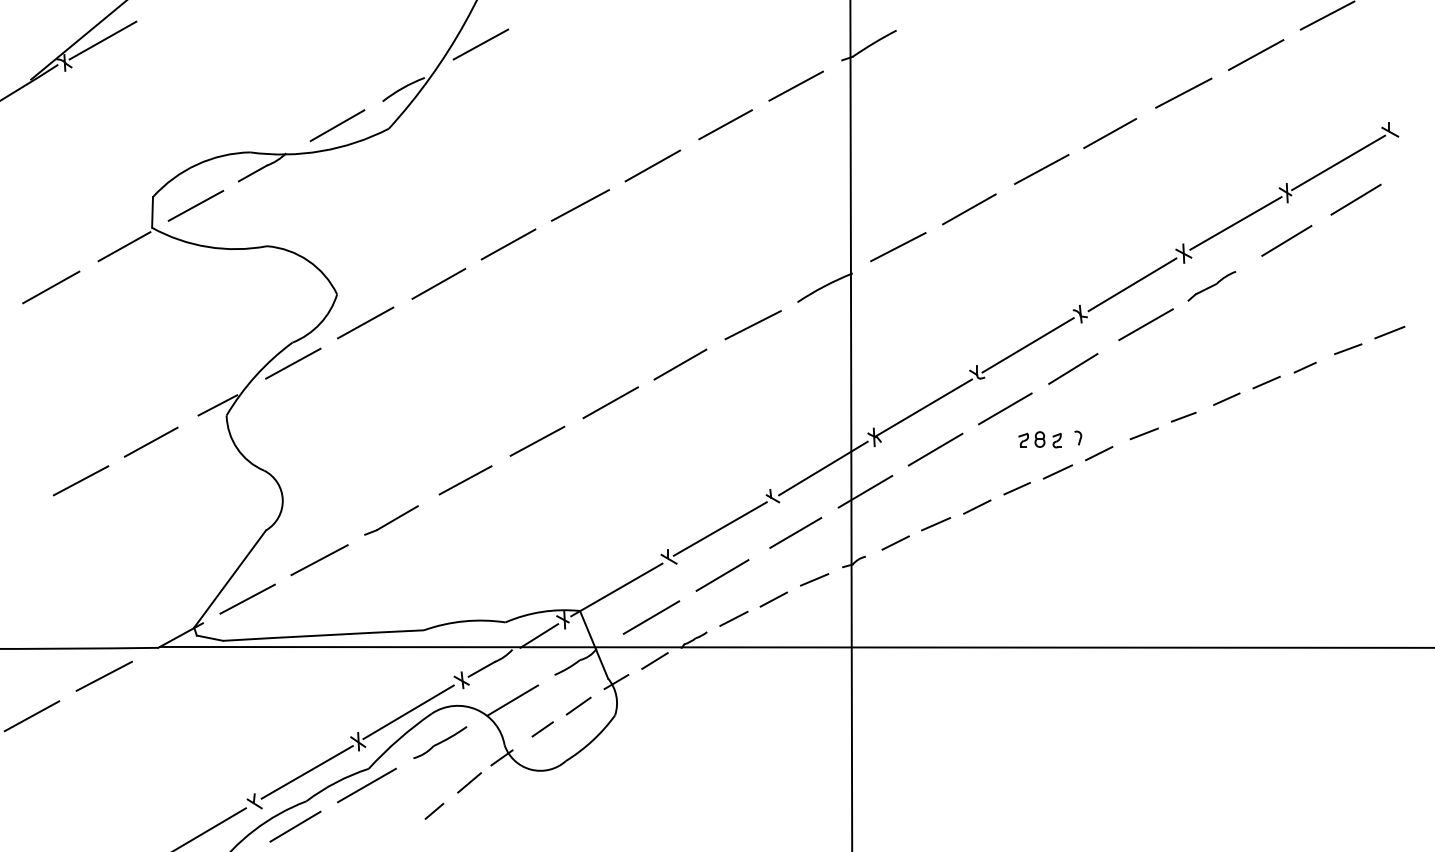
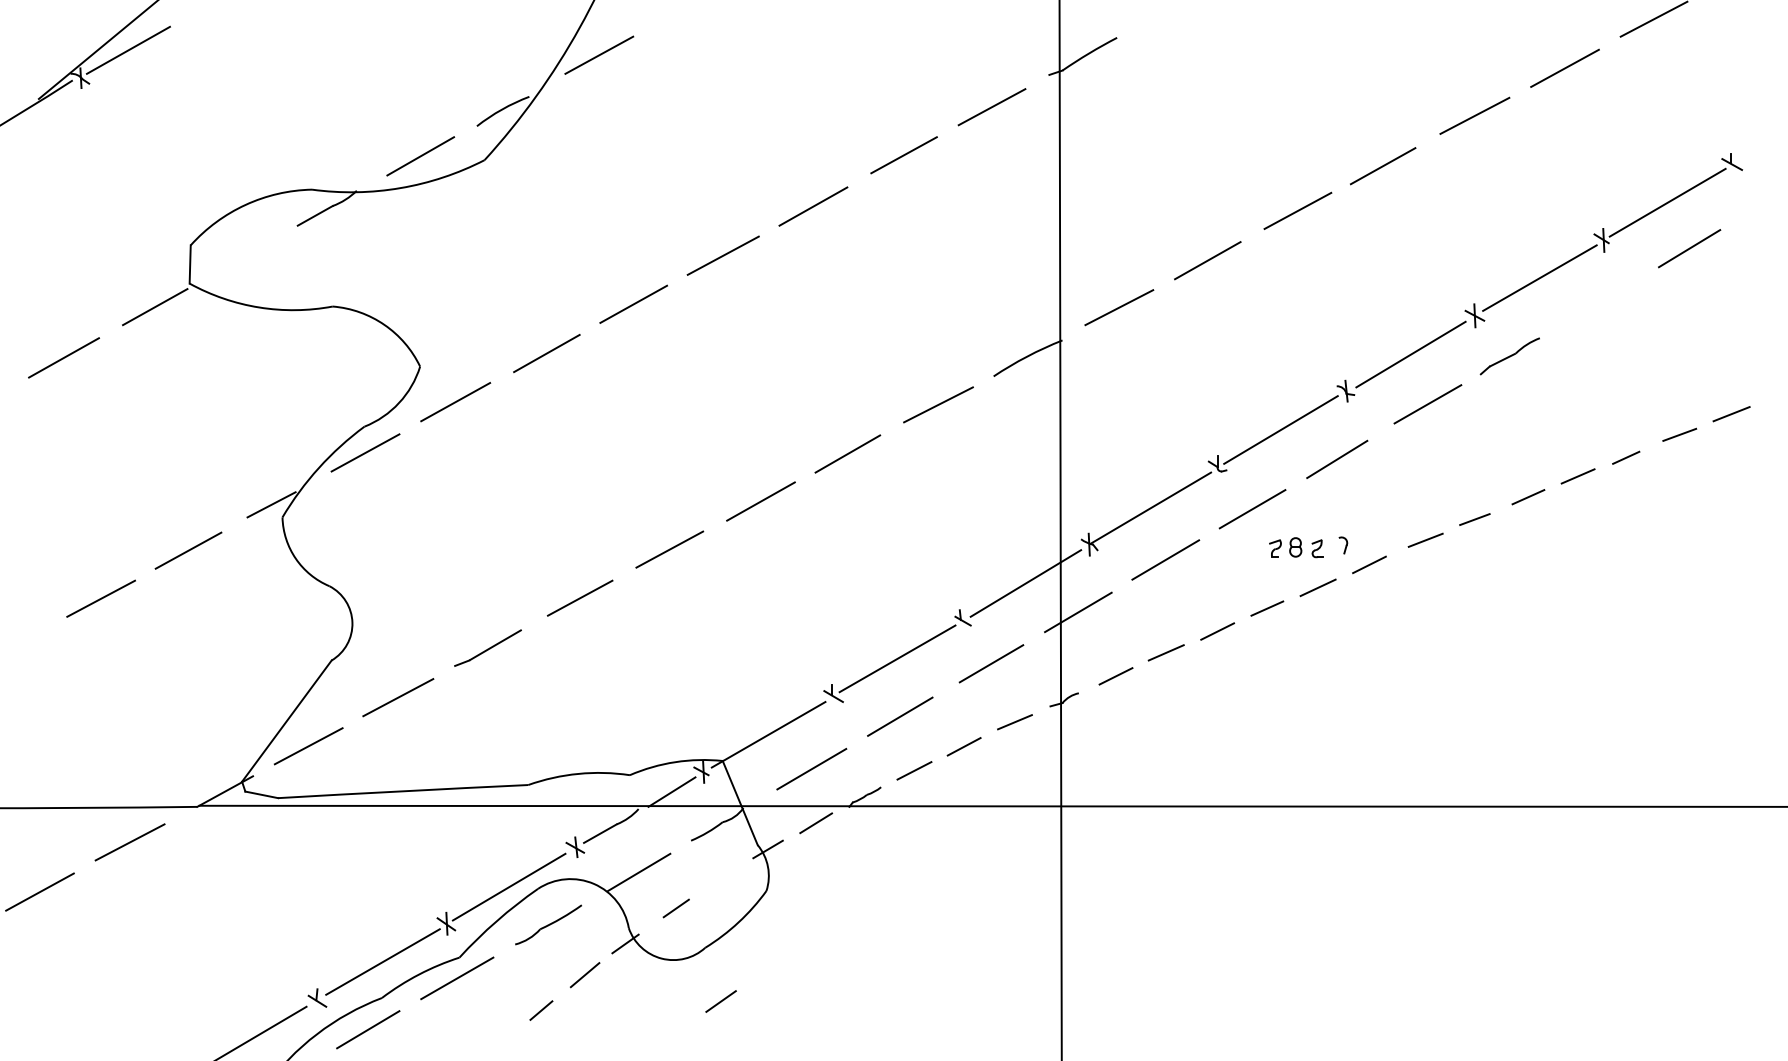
line: (196, 205) -> (244, 255), removed
line: (1286, 240) -> (1602, 299), removed
line: (578, 706) -> (720, 1001), moved

